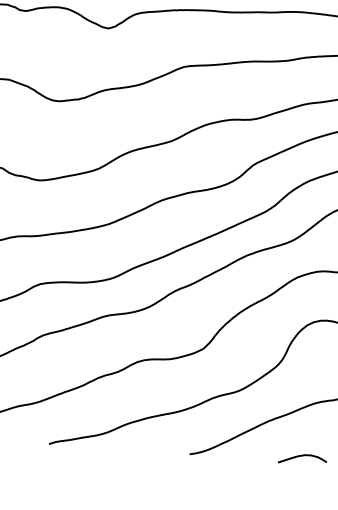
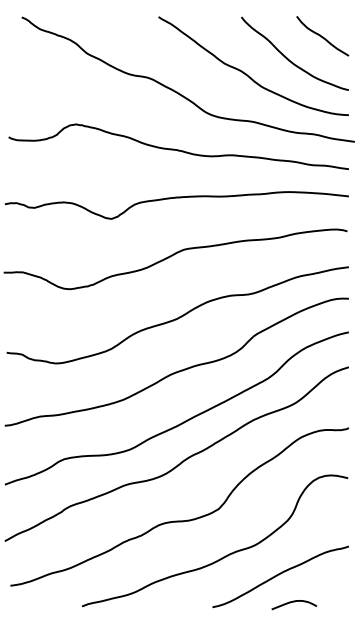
curve: (303, 456) -> (294, 602), moved

